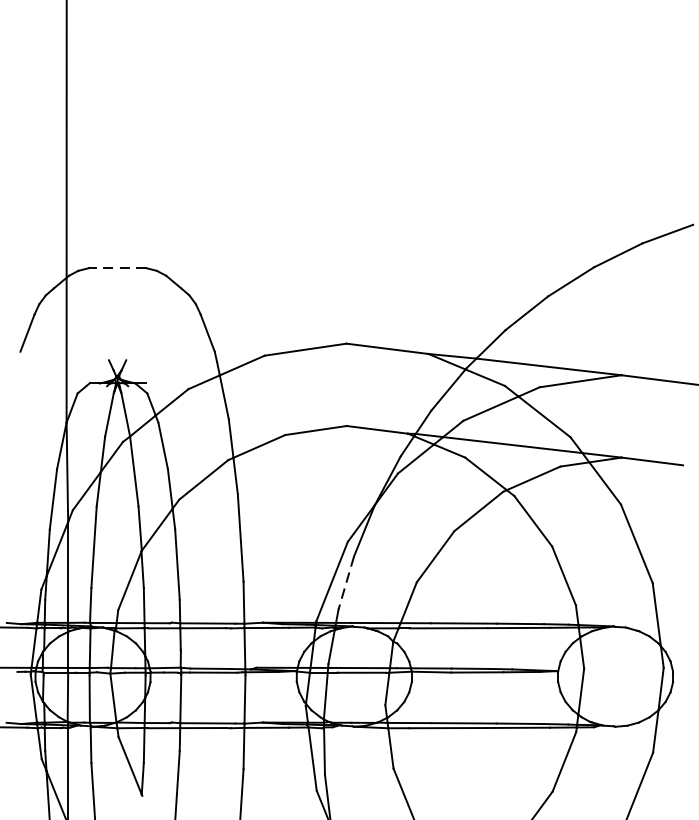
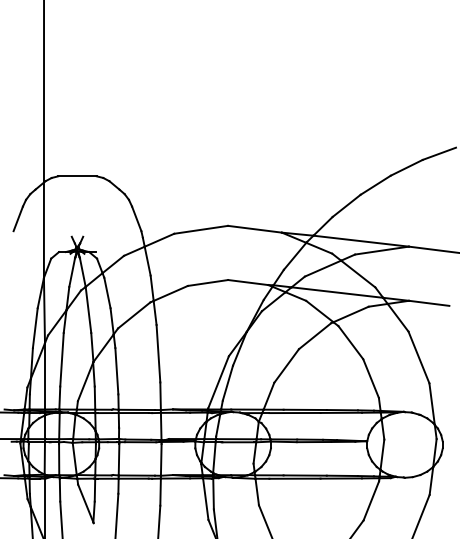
line: (117, 268) -> (77, 176), dashed -> solid
line: (345, 583) -> (227, 383), dashed -> solid

